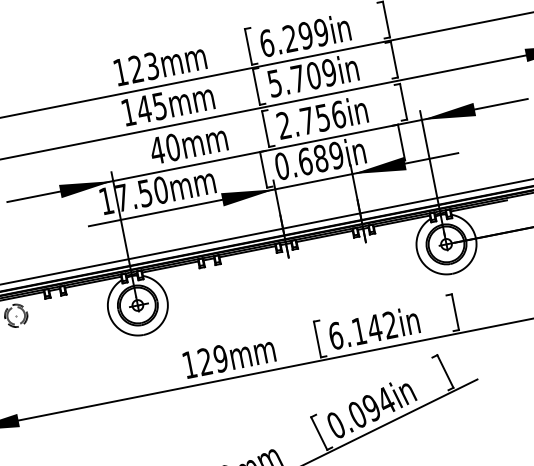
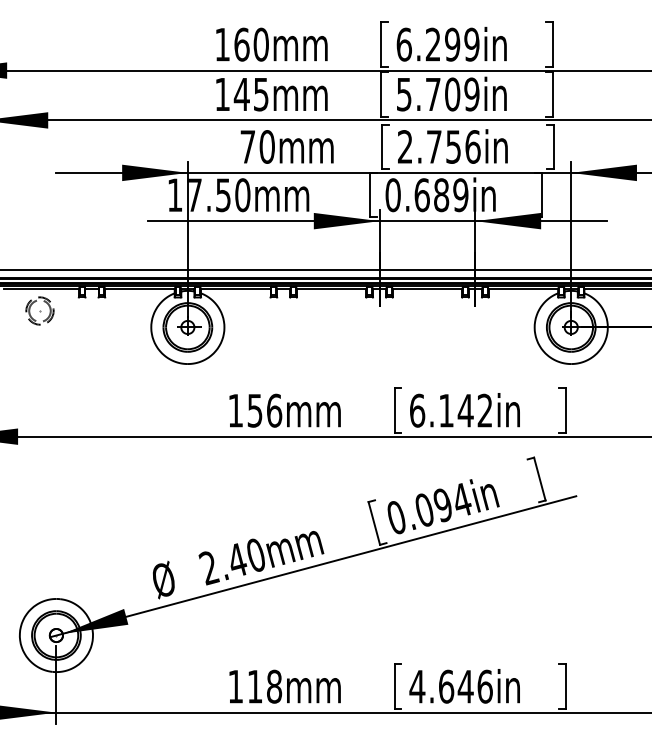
text: (143, 67) -> (251, 44), 123mm -> 160mm
text: (157, 150) -> (247, 146), 40mm -> 70mm
text: (212, 360) -> (264, 410), 129mm -> 156mm

